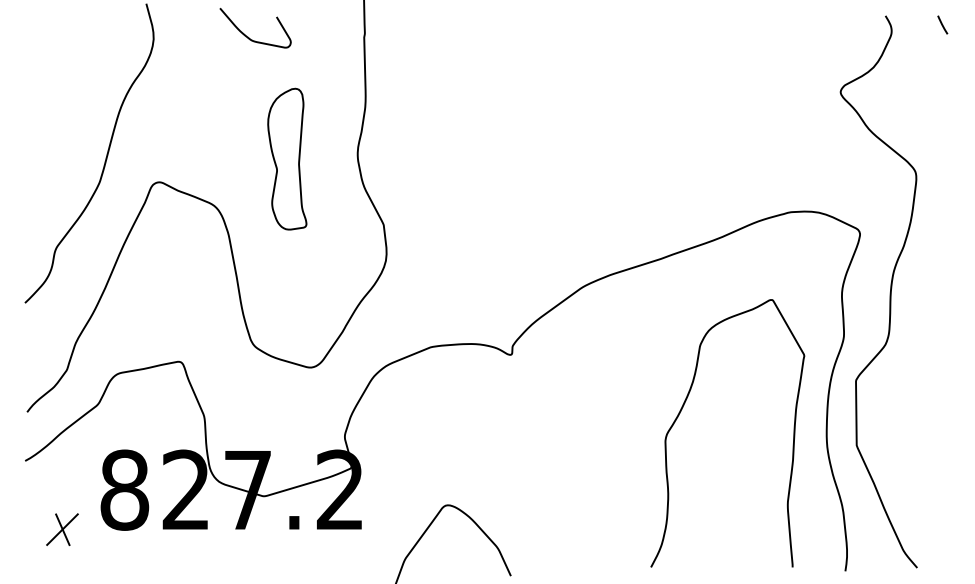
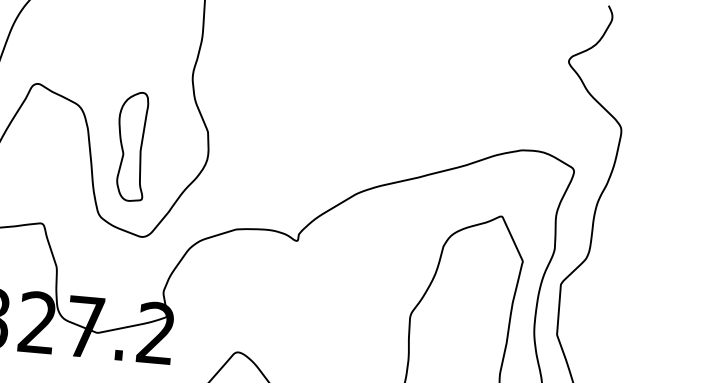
line: (942, 24) -> (651, 16), removed
part: (287, 158) -> (132, 145), moved

